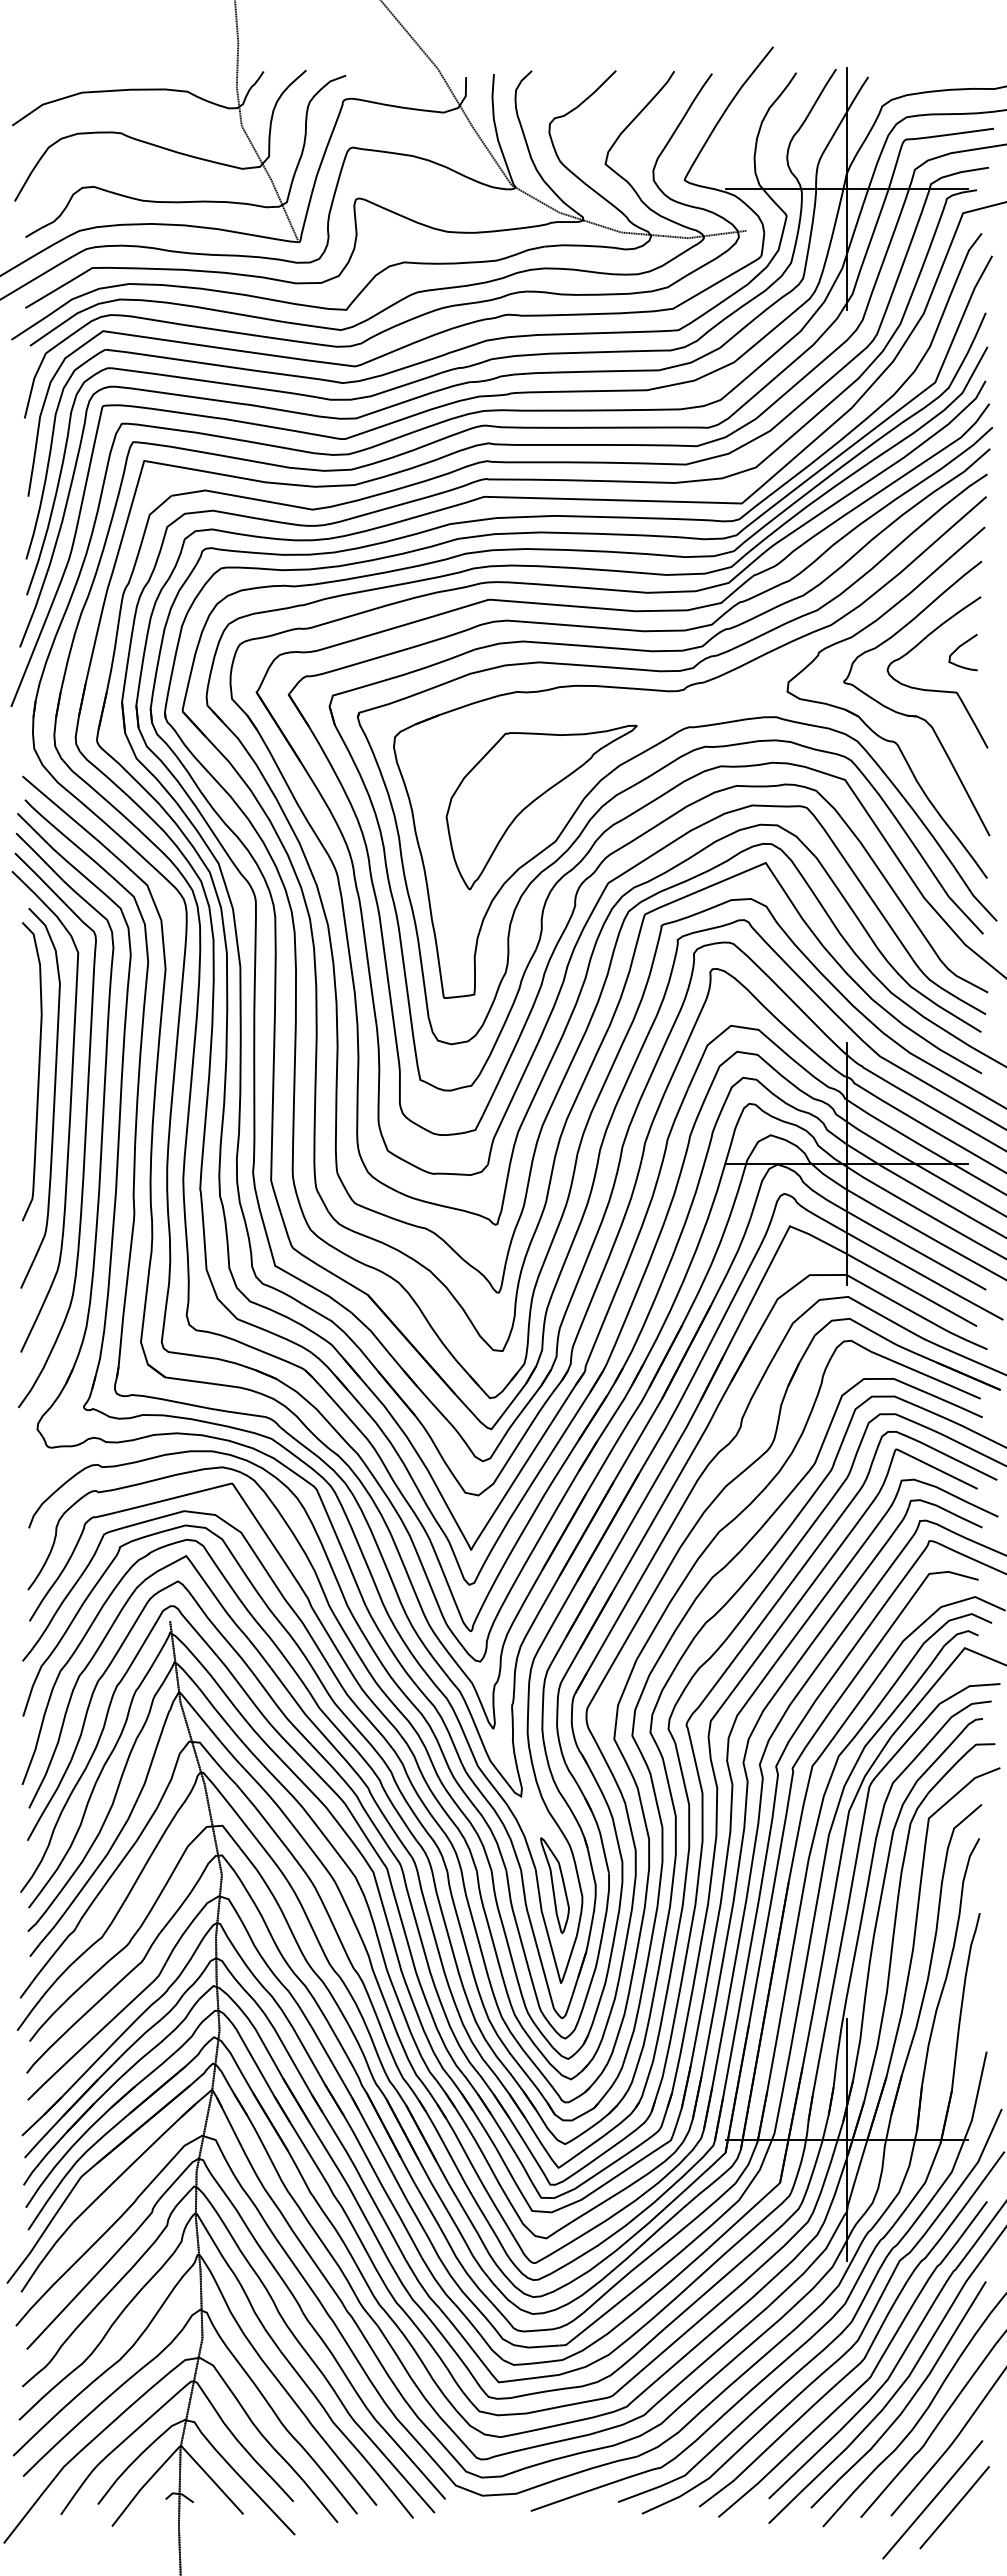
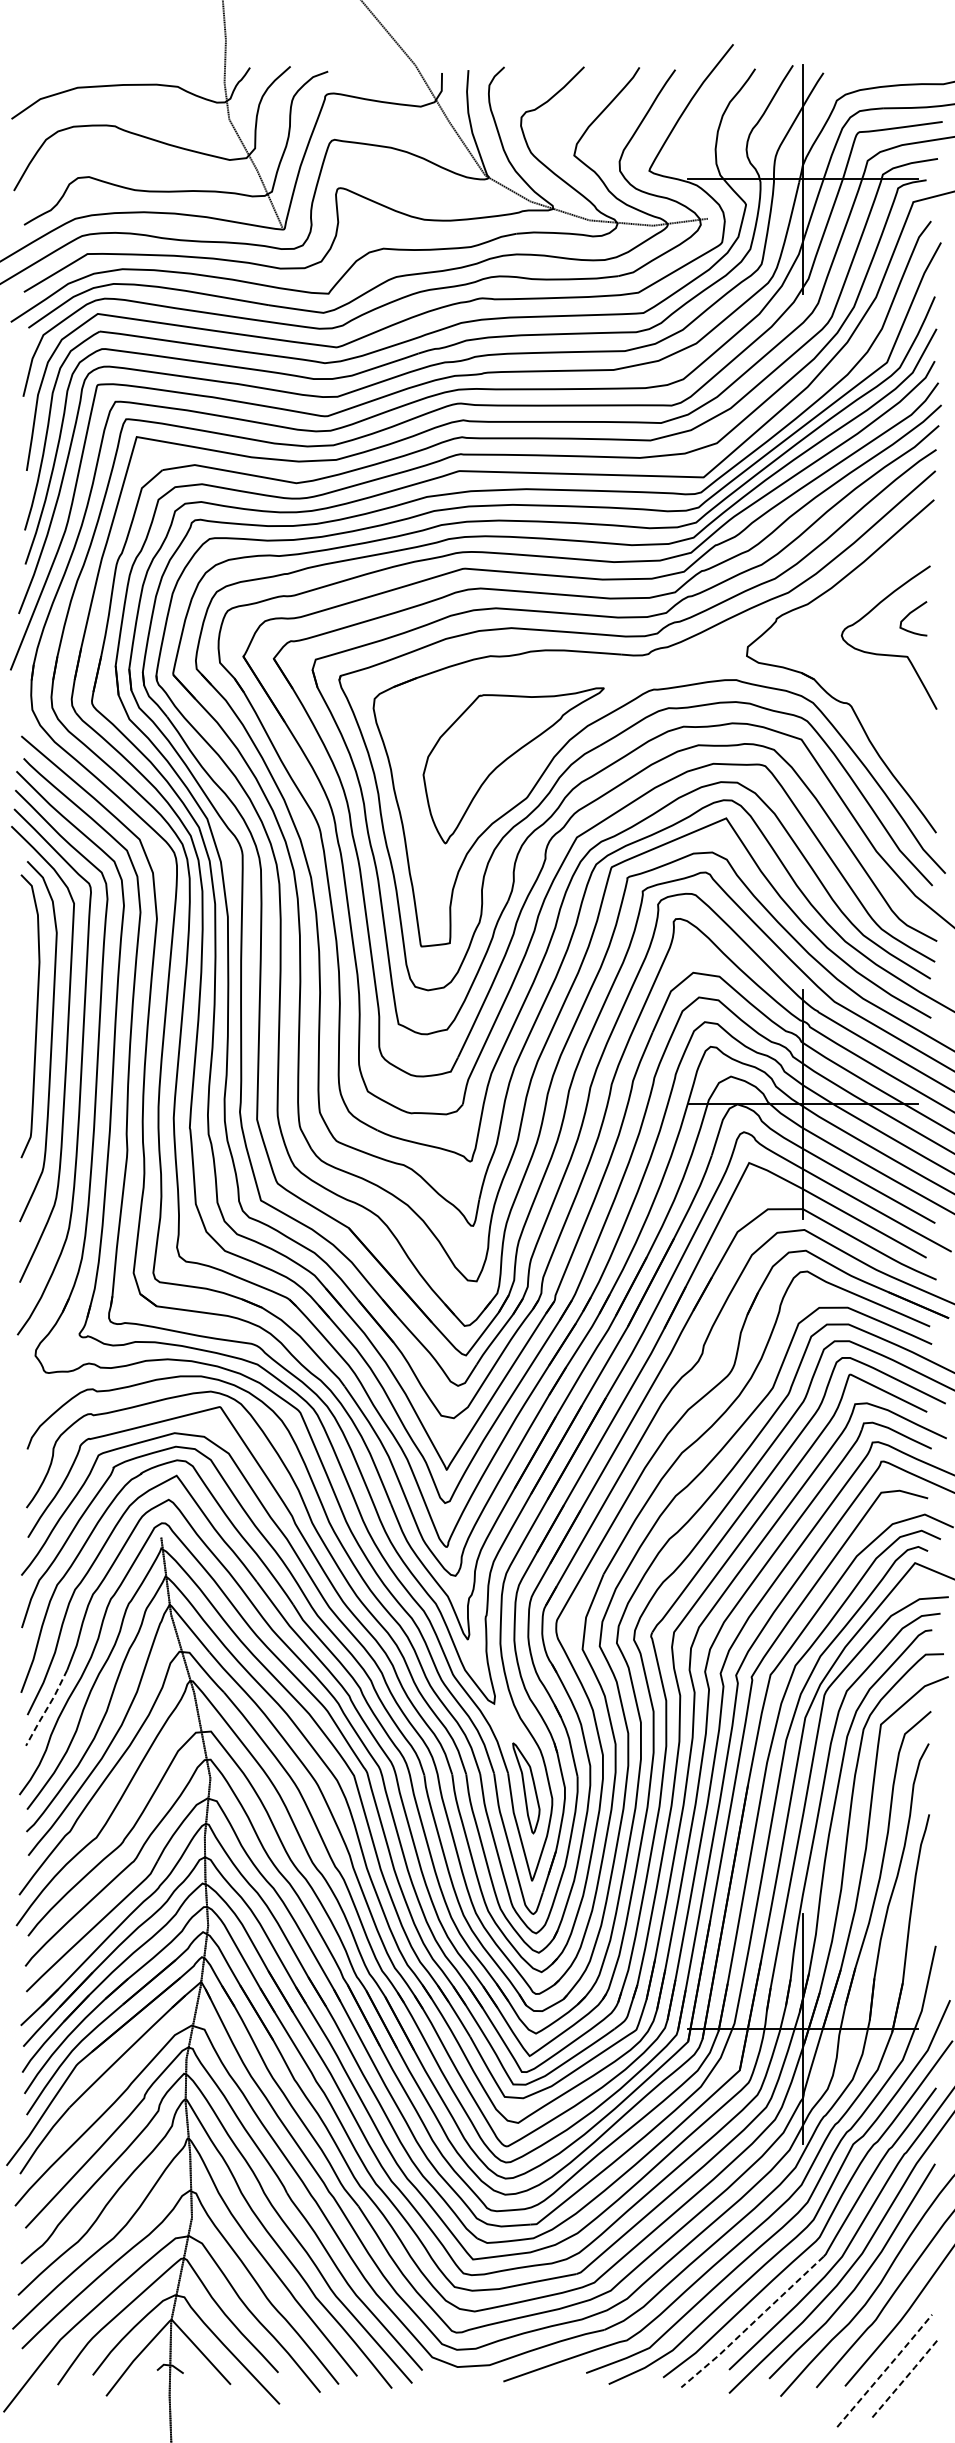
part: (916, 715) -> (869, 678), removed
line: (49, 1801) -> (46, 1708), solid -> dashed
line: (793, 2449) -> (752, 2323), solid -> dashed
line: (934, 2498) -> (886, 2369), solid -> dashed
line: (955, 2507) -> (906, 2378), solid -> dashed

